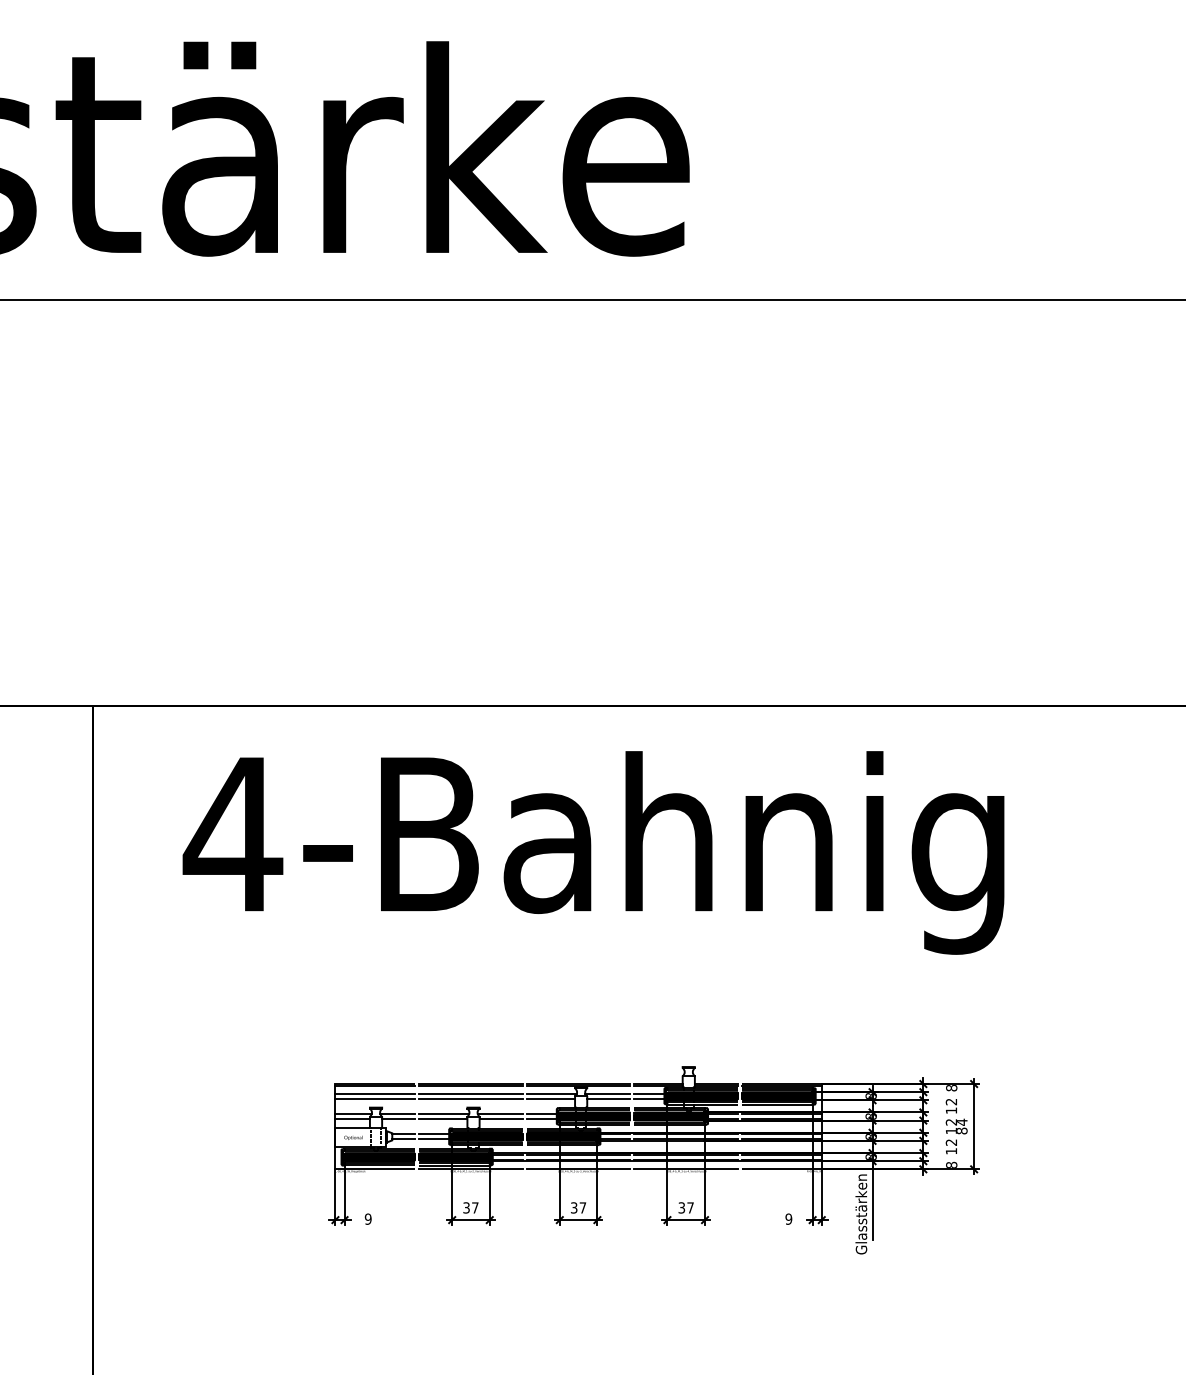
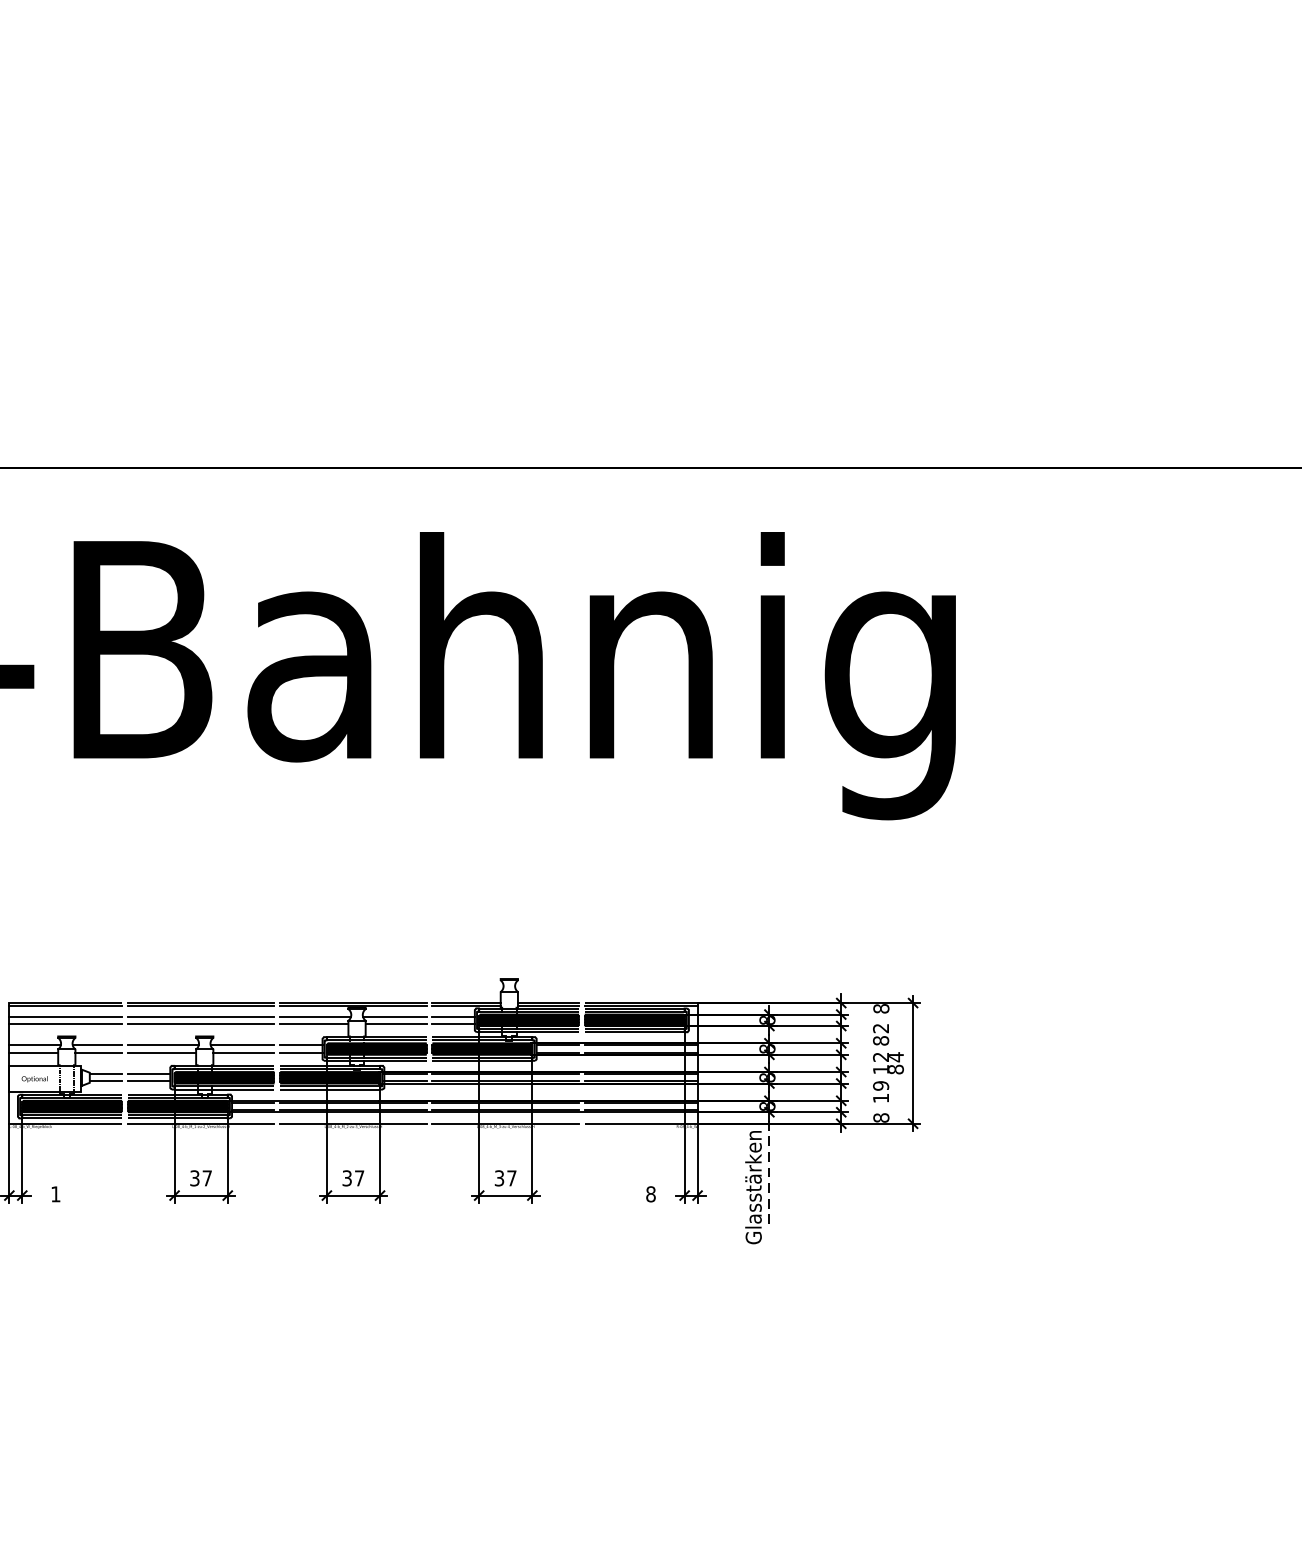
text: (951, 1110) -> (881, 1040), 12 -> 82
text: (951, 1142) -> (881, 1085), 12 -> 19
line: (872, 1204) -> (769, 1173), solid -> dashed
text: (367, 1218) -> (54, 1193), 9 -> 1
text: (788, 1218) -> (650, 1193), 9 -> 8

